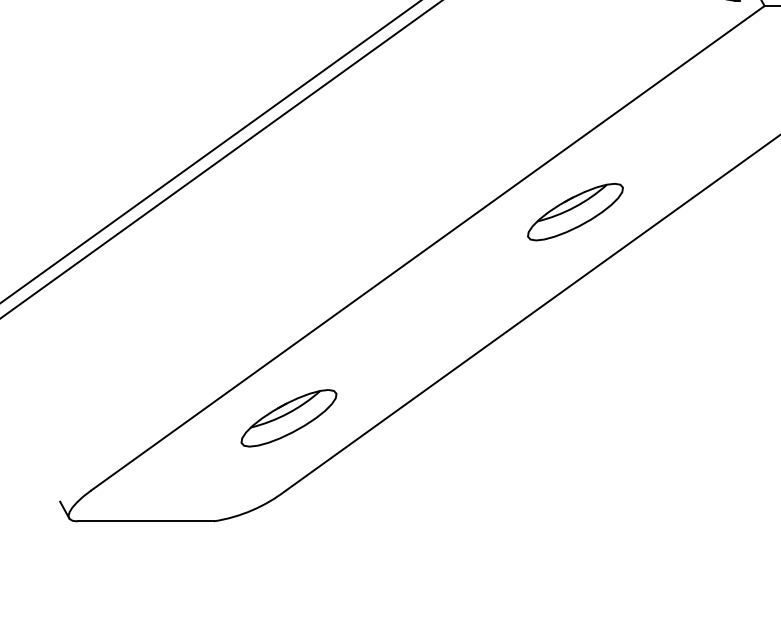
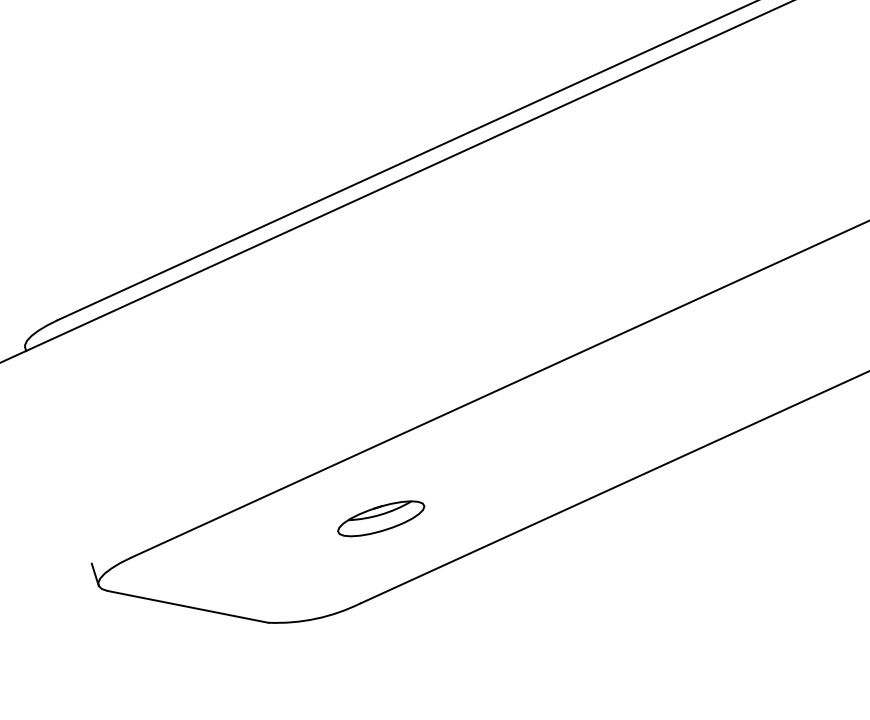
part: (575, 212) -> (767, 342), removed
part: (288, 418) -> (380, 518), size x0.7

